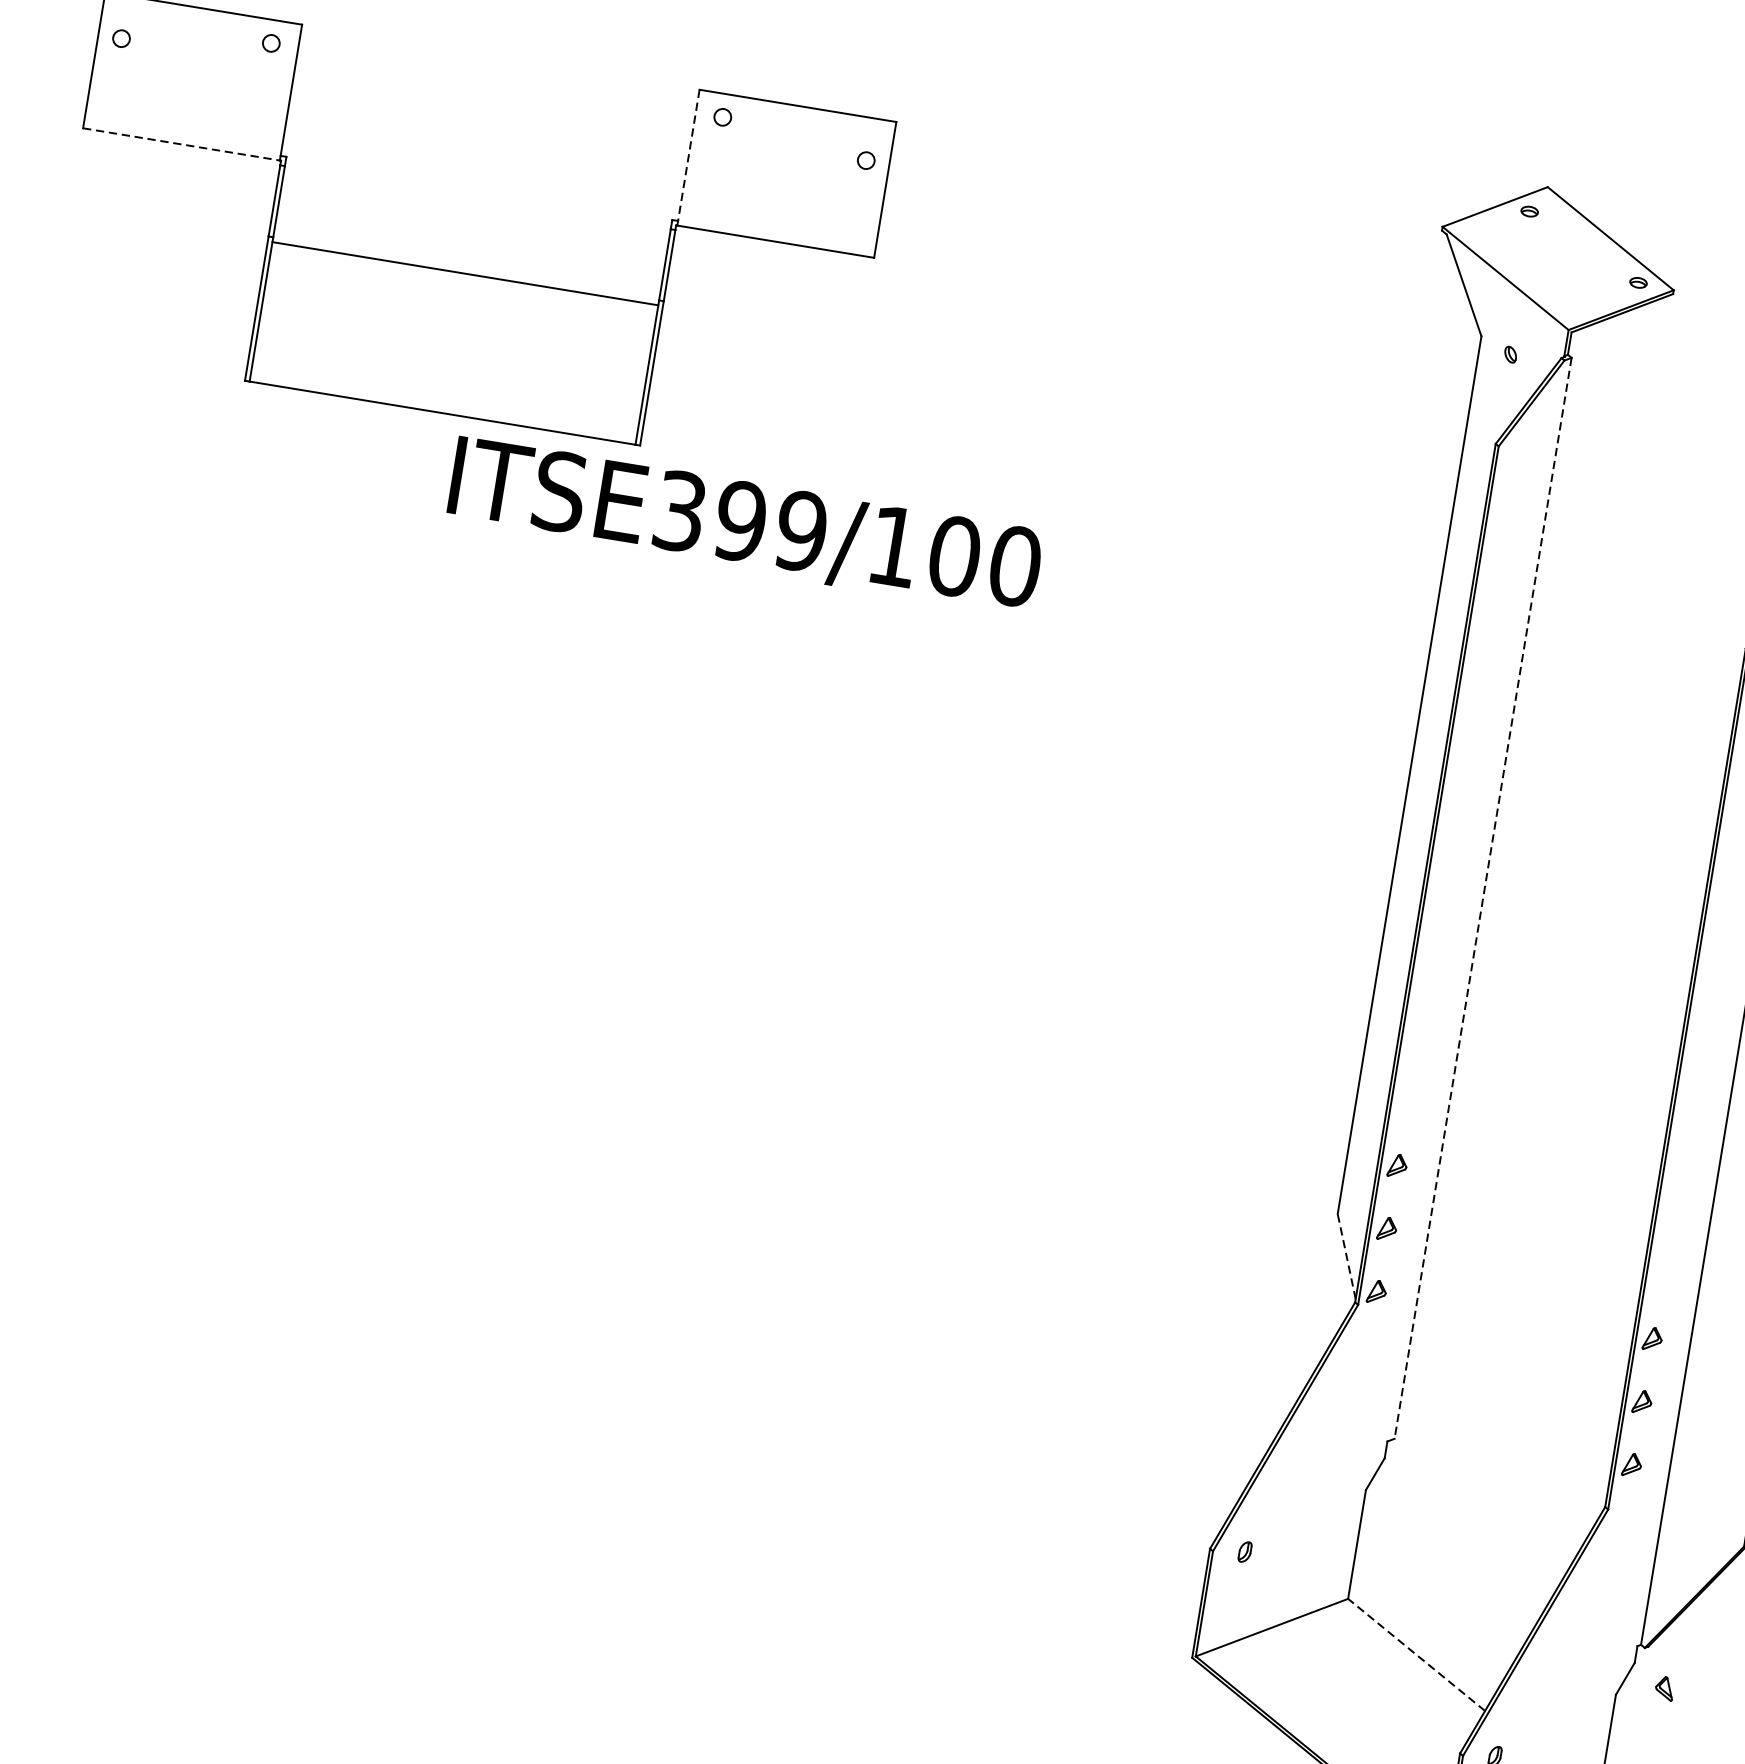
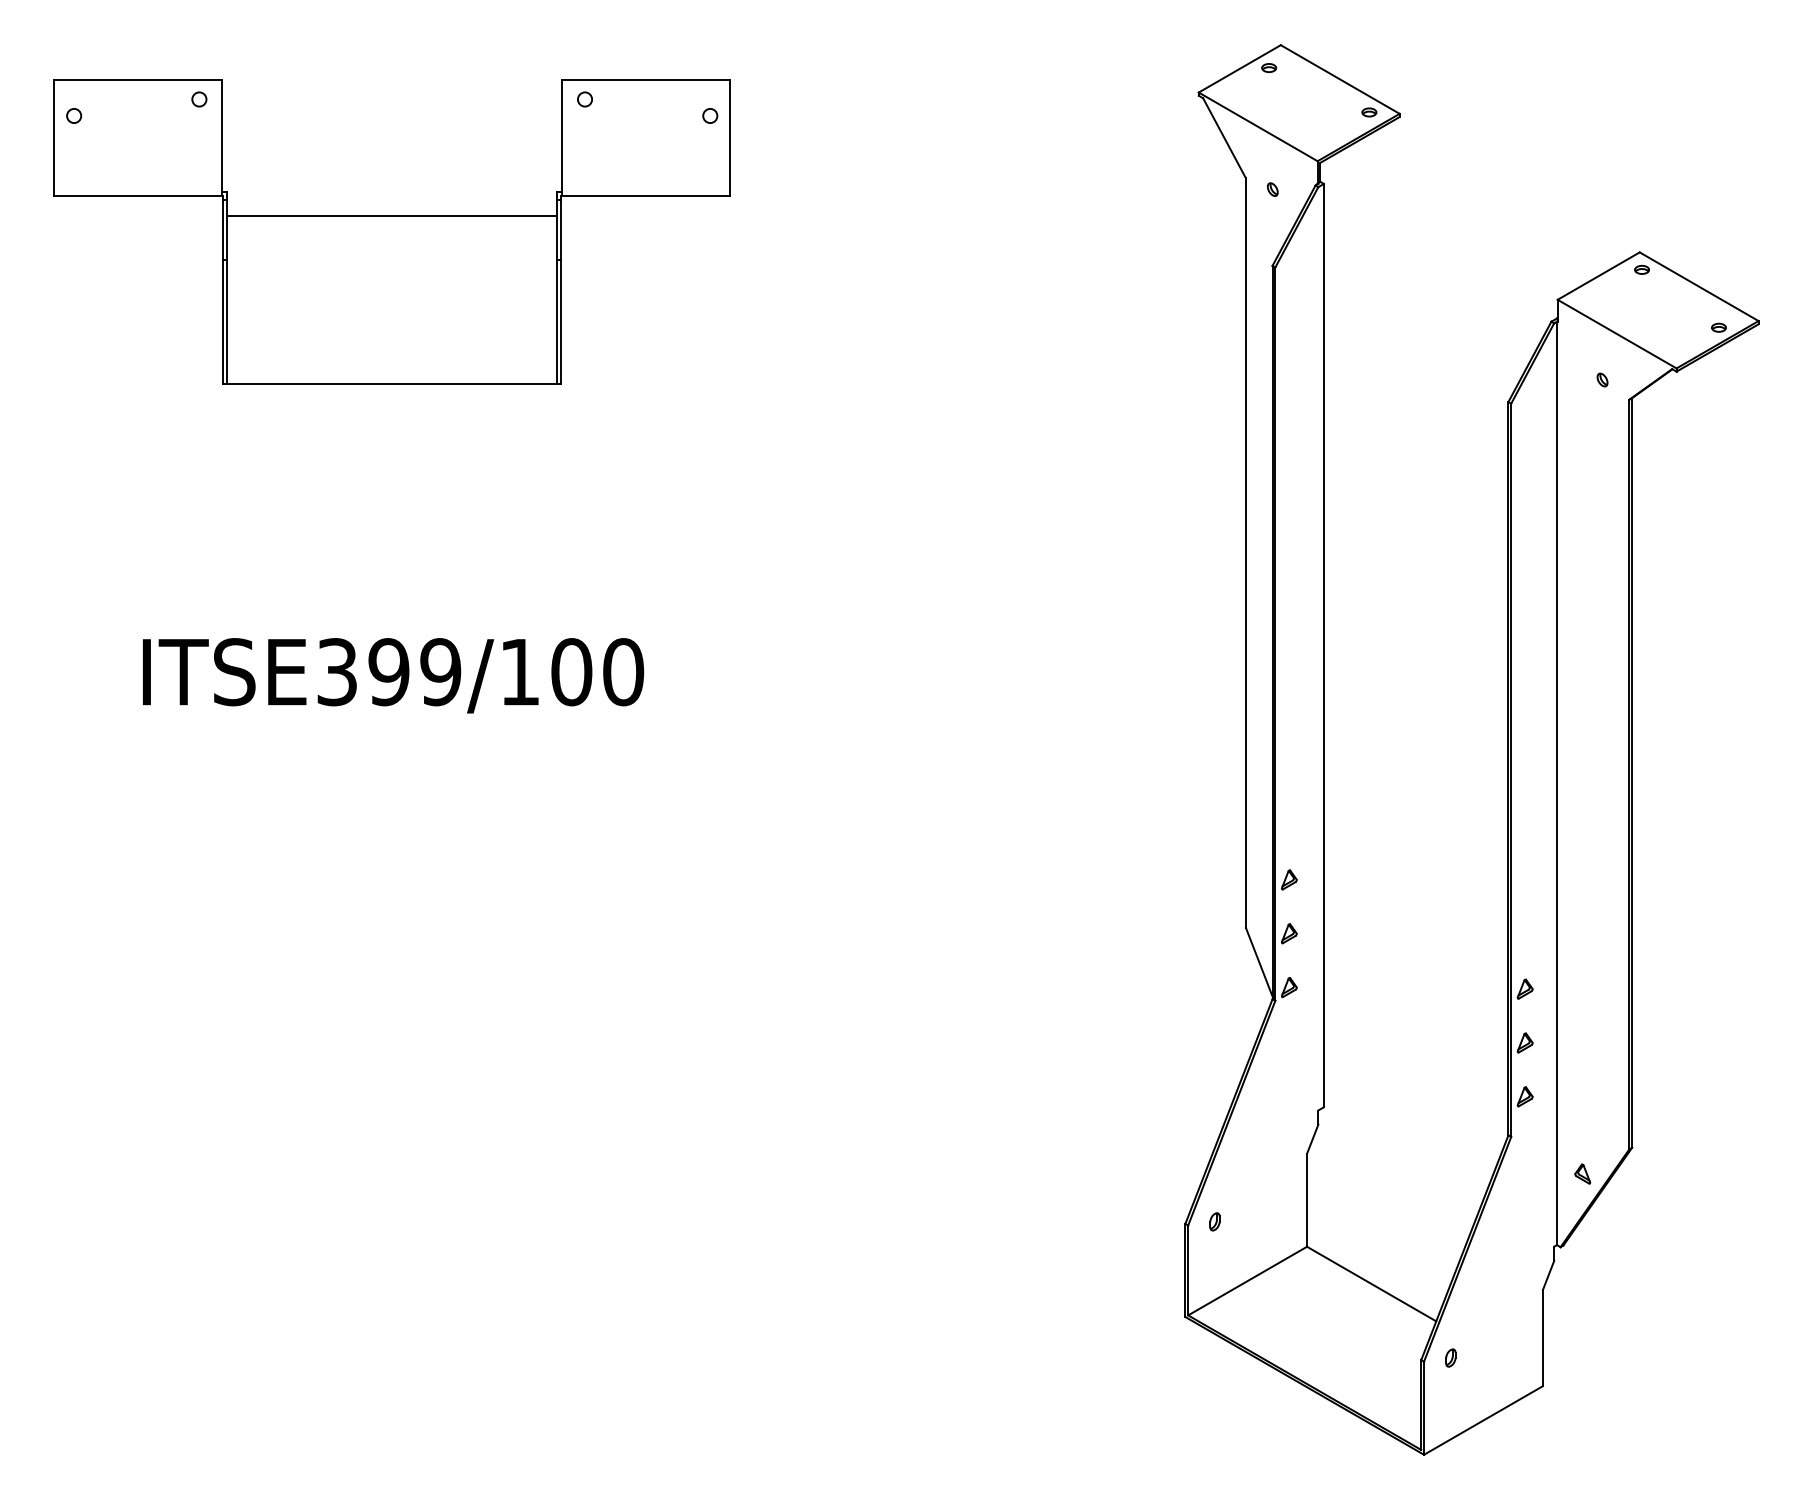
line: (181, 144) -> (138, 195), dashed -> solid
line: (687, 158) -> (561, 138), dashed -> solid
line: (465, 273) -> (392, 215), moved
text: (745, 526) -> (393, 675), moved
line: (1482, 898) -> (1323, 645), dashed -> solid
line: (1346, 1256) -> (1259, 962), dashed -> solid
line: (1416, 1655) -> (1371, 1284), dashed -> solid
part: (1664, 1687) -> (1582, 1173), moved

